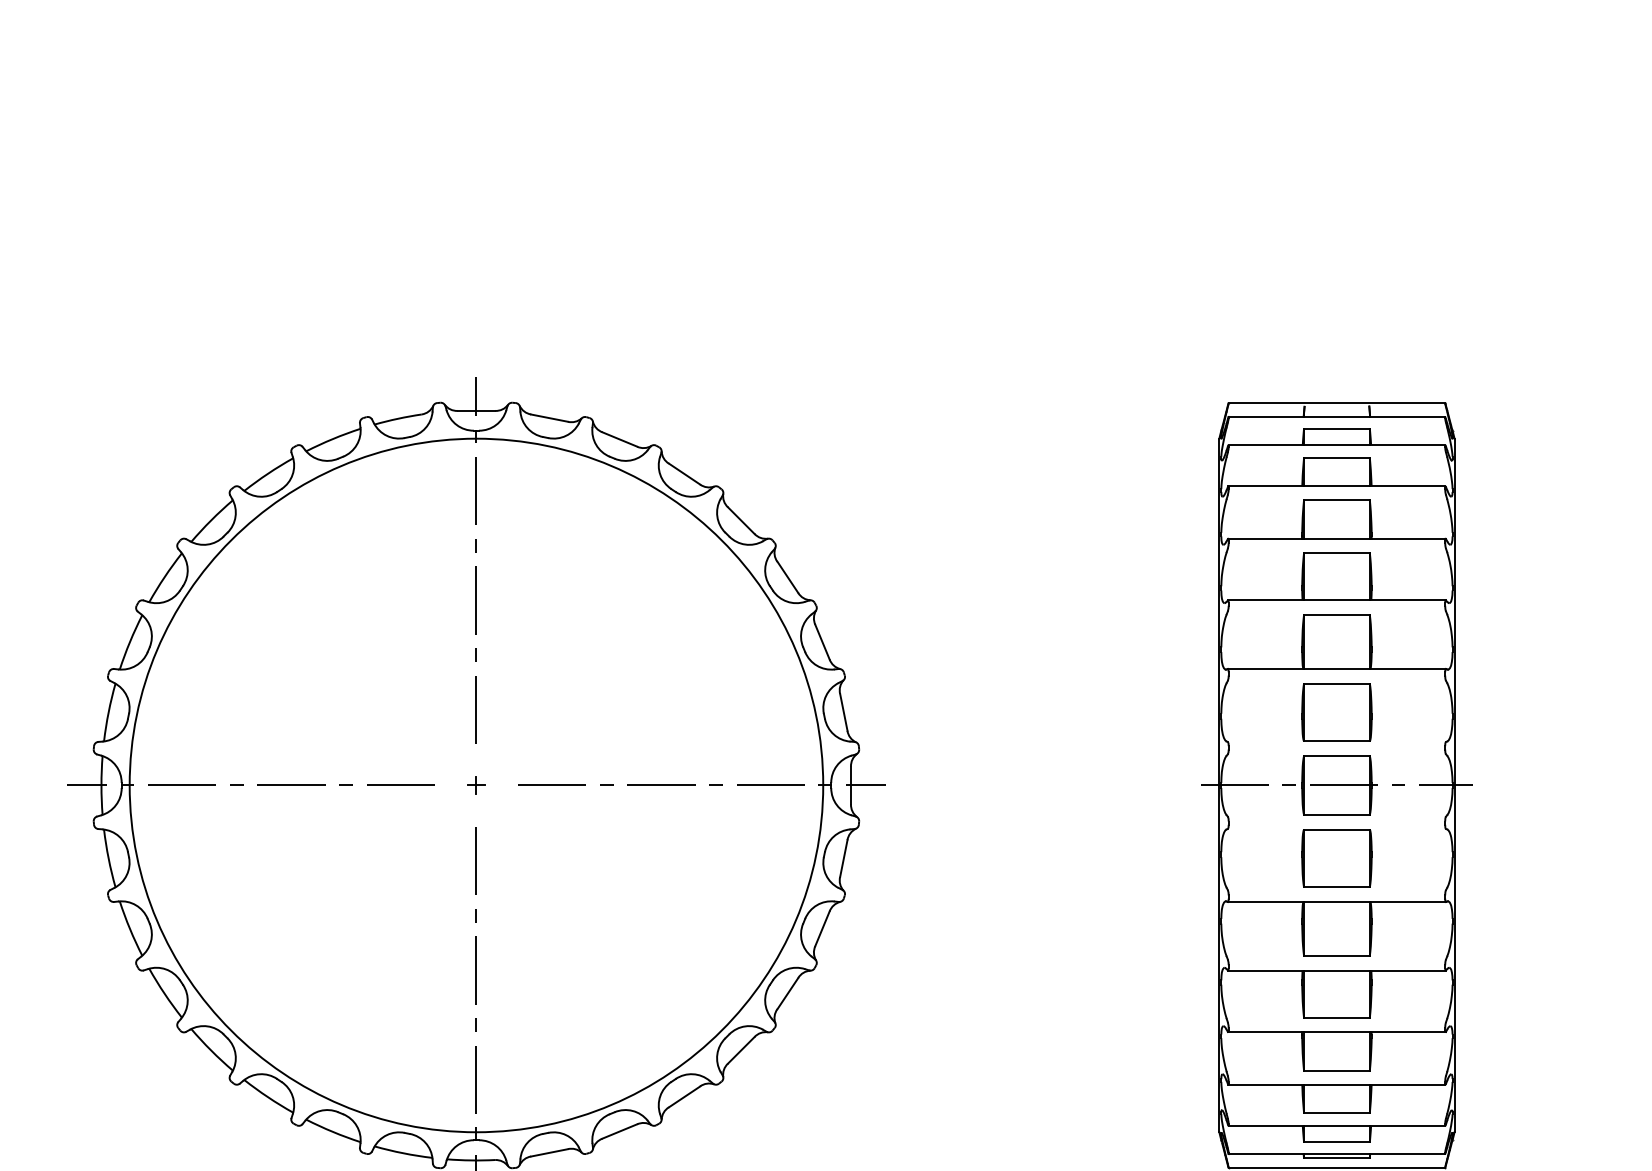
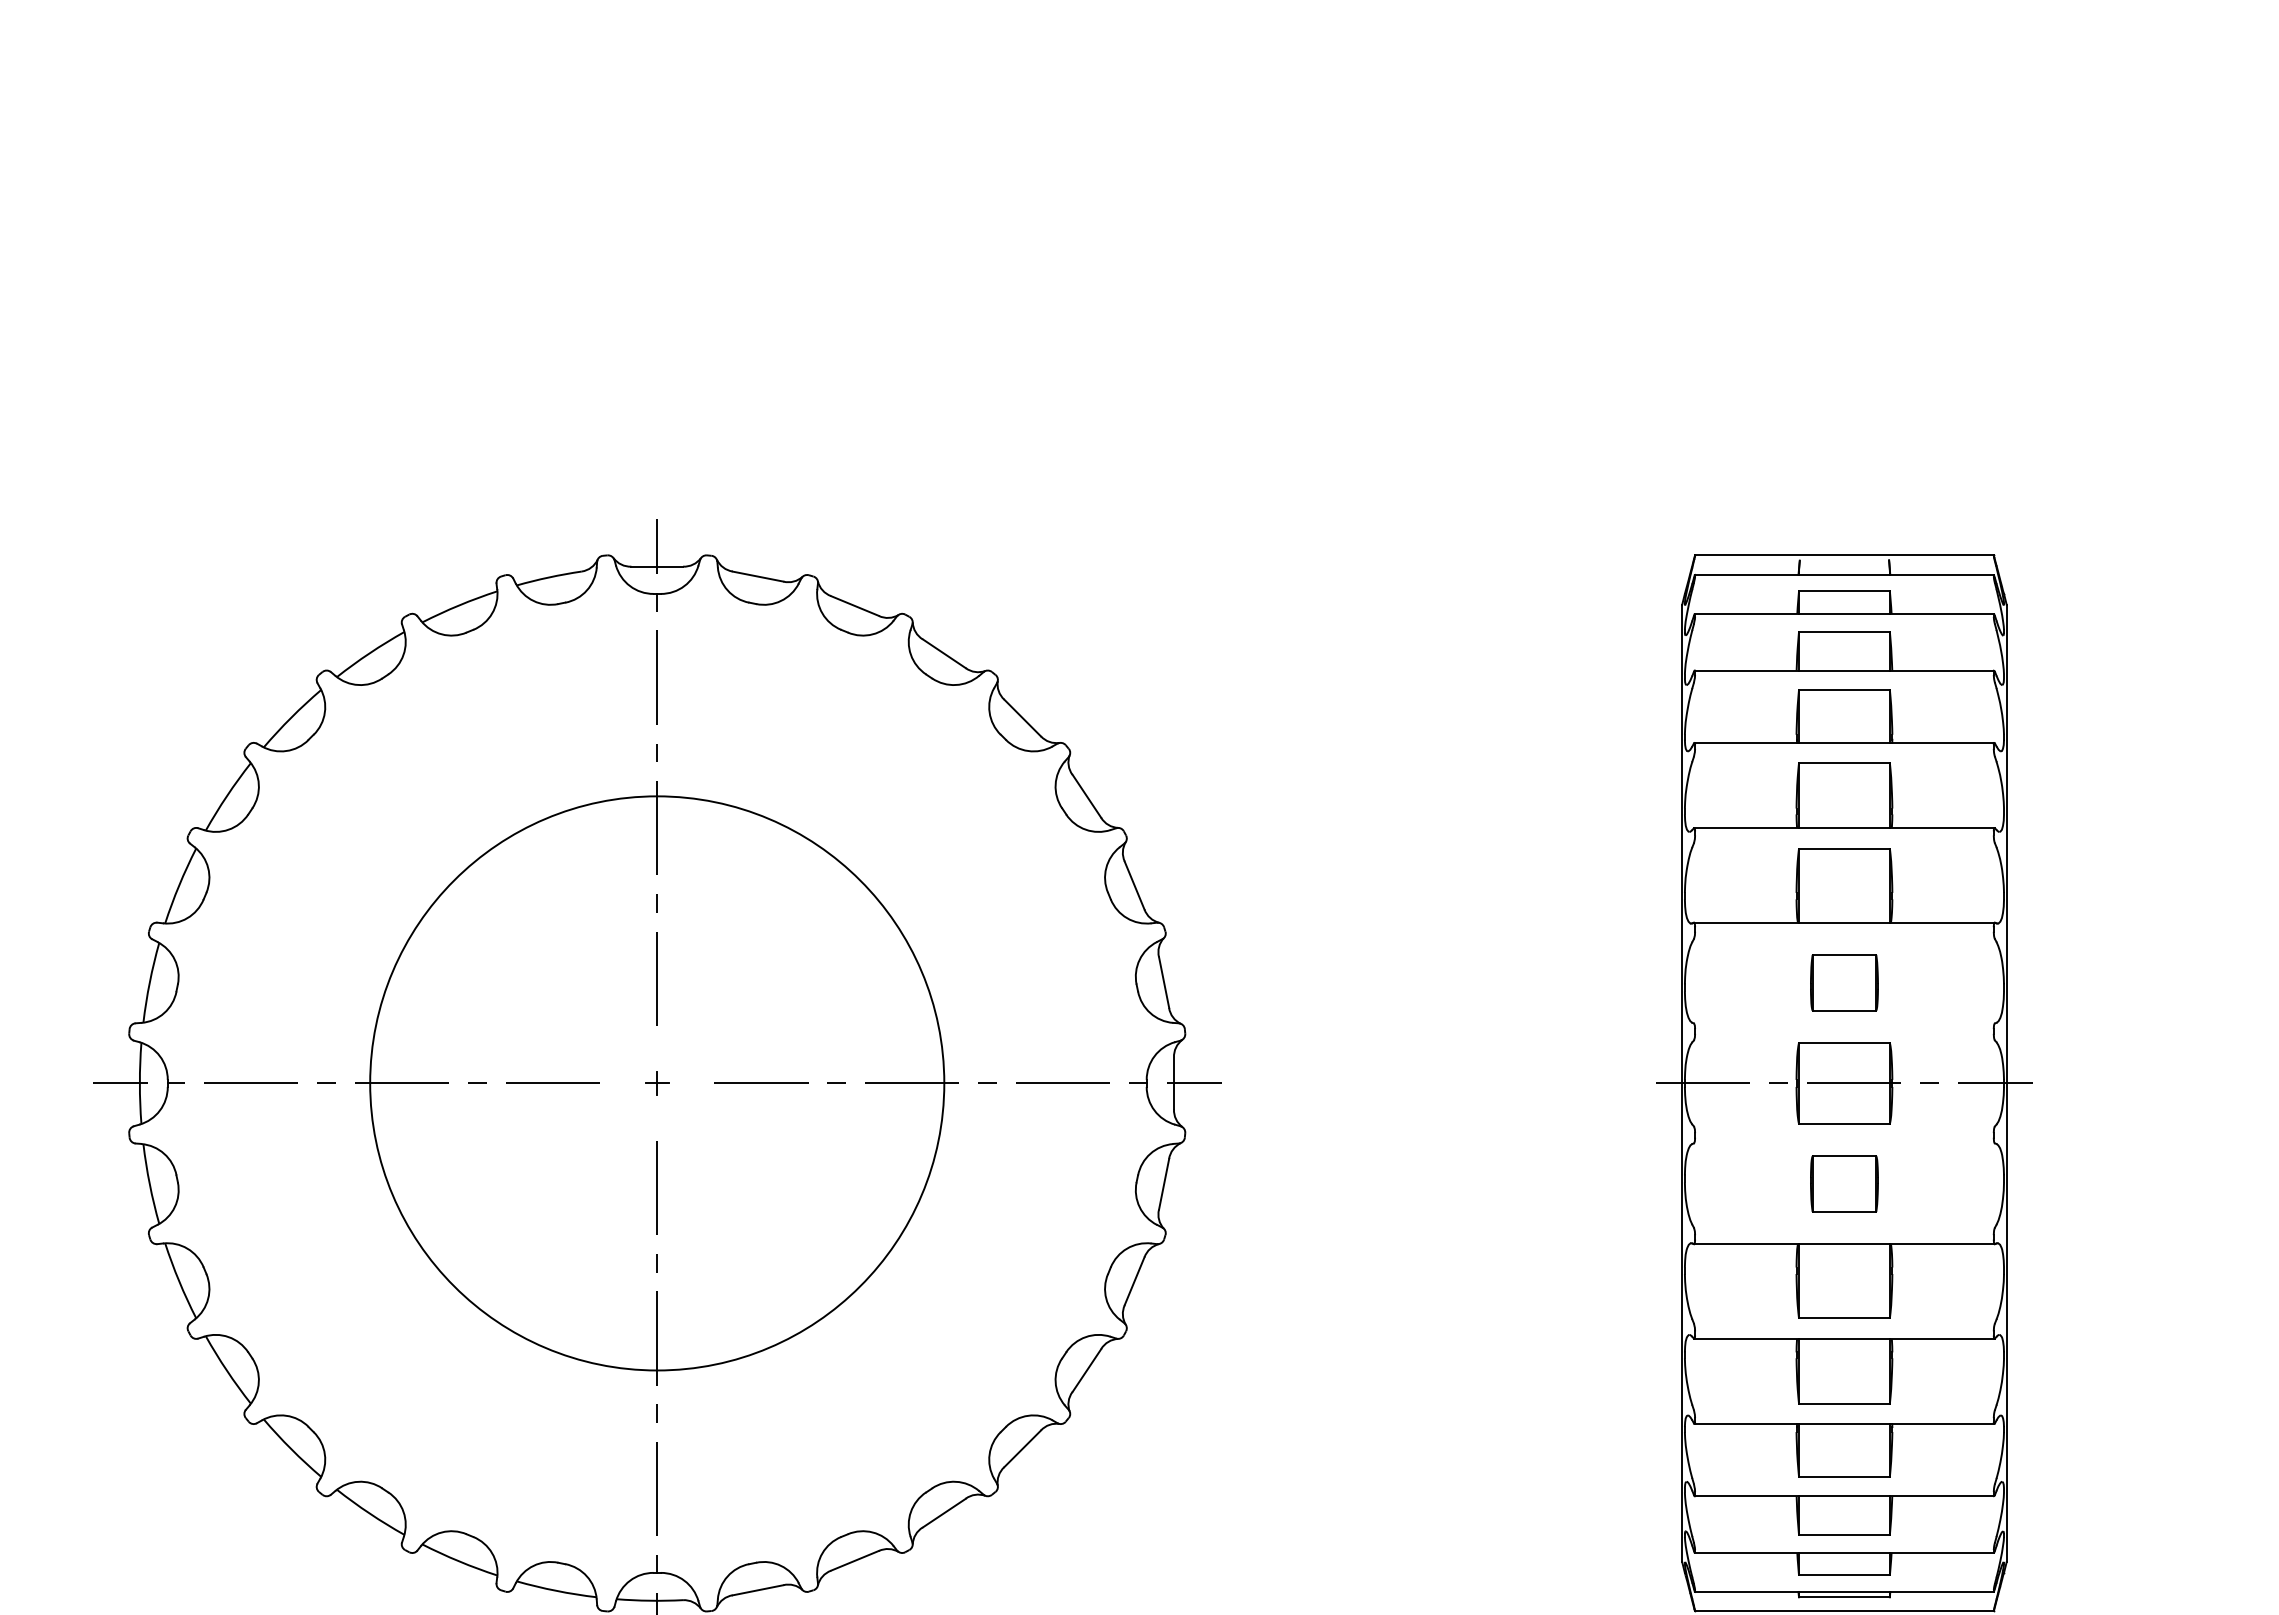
part: (1336, 712) -> (1844, 982), size x0.7
circle: (475, 784) -> (656, 1082), size x0.6
part: (1336, 858) -> (1844, 1183), size x0.7

